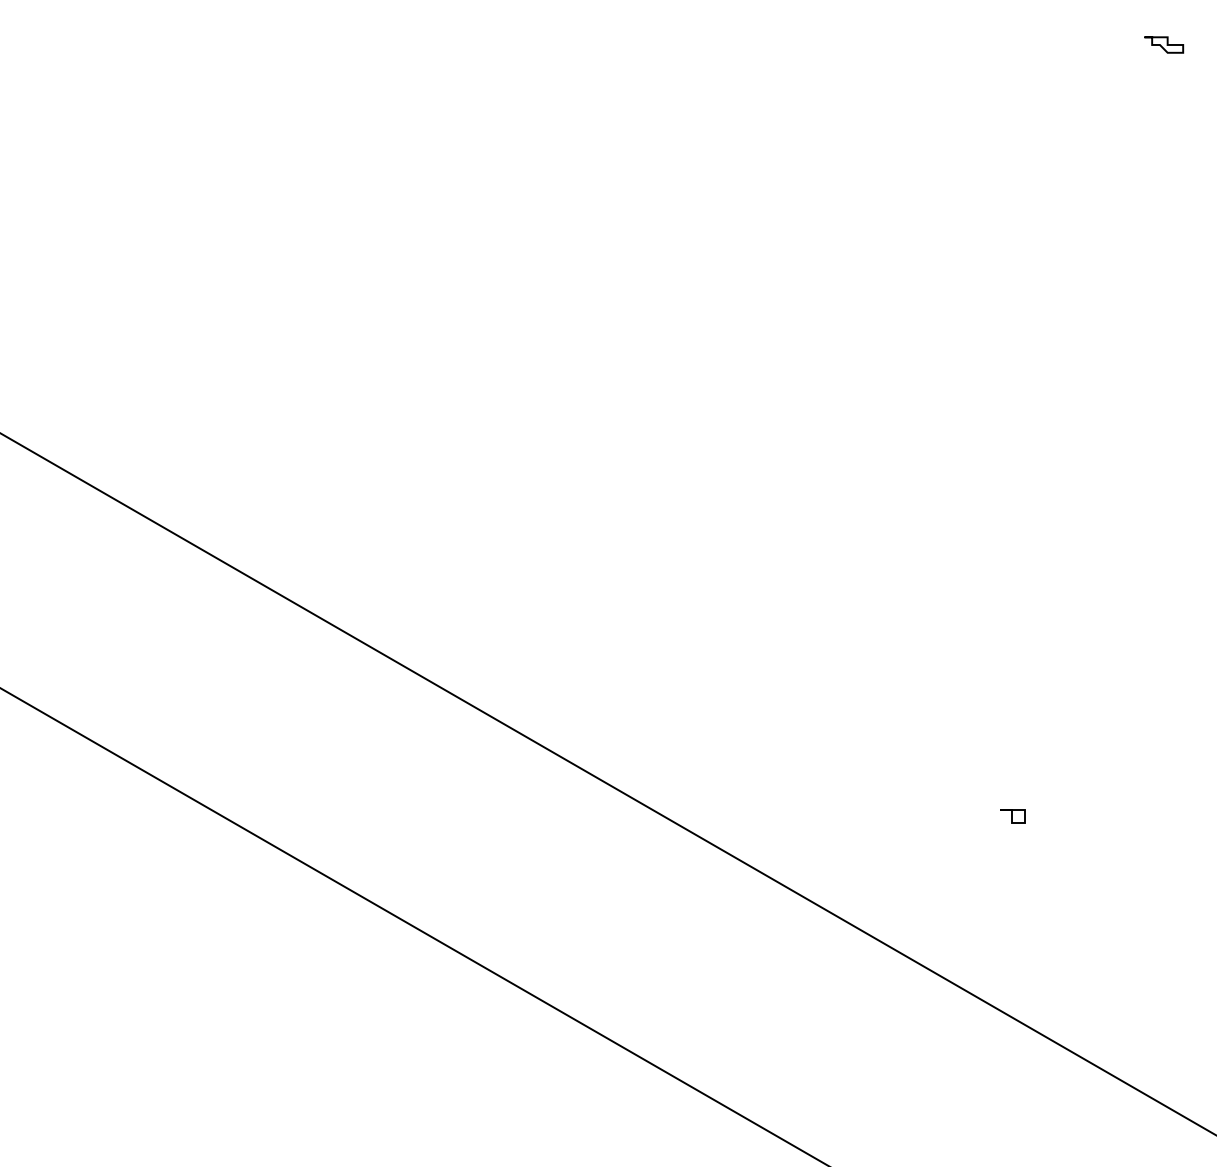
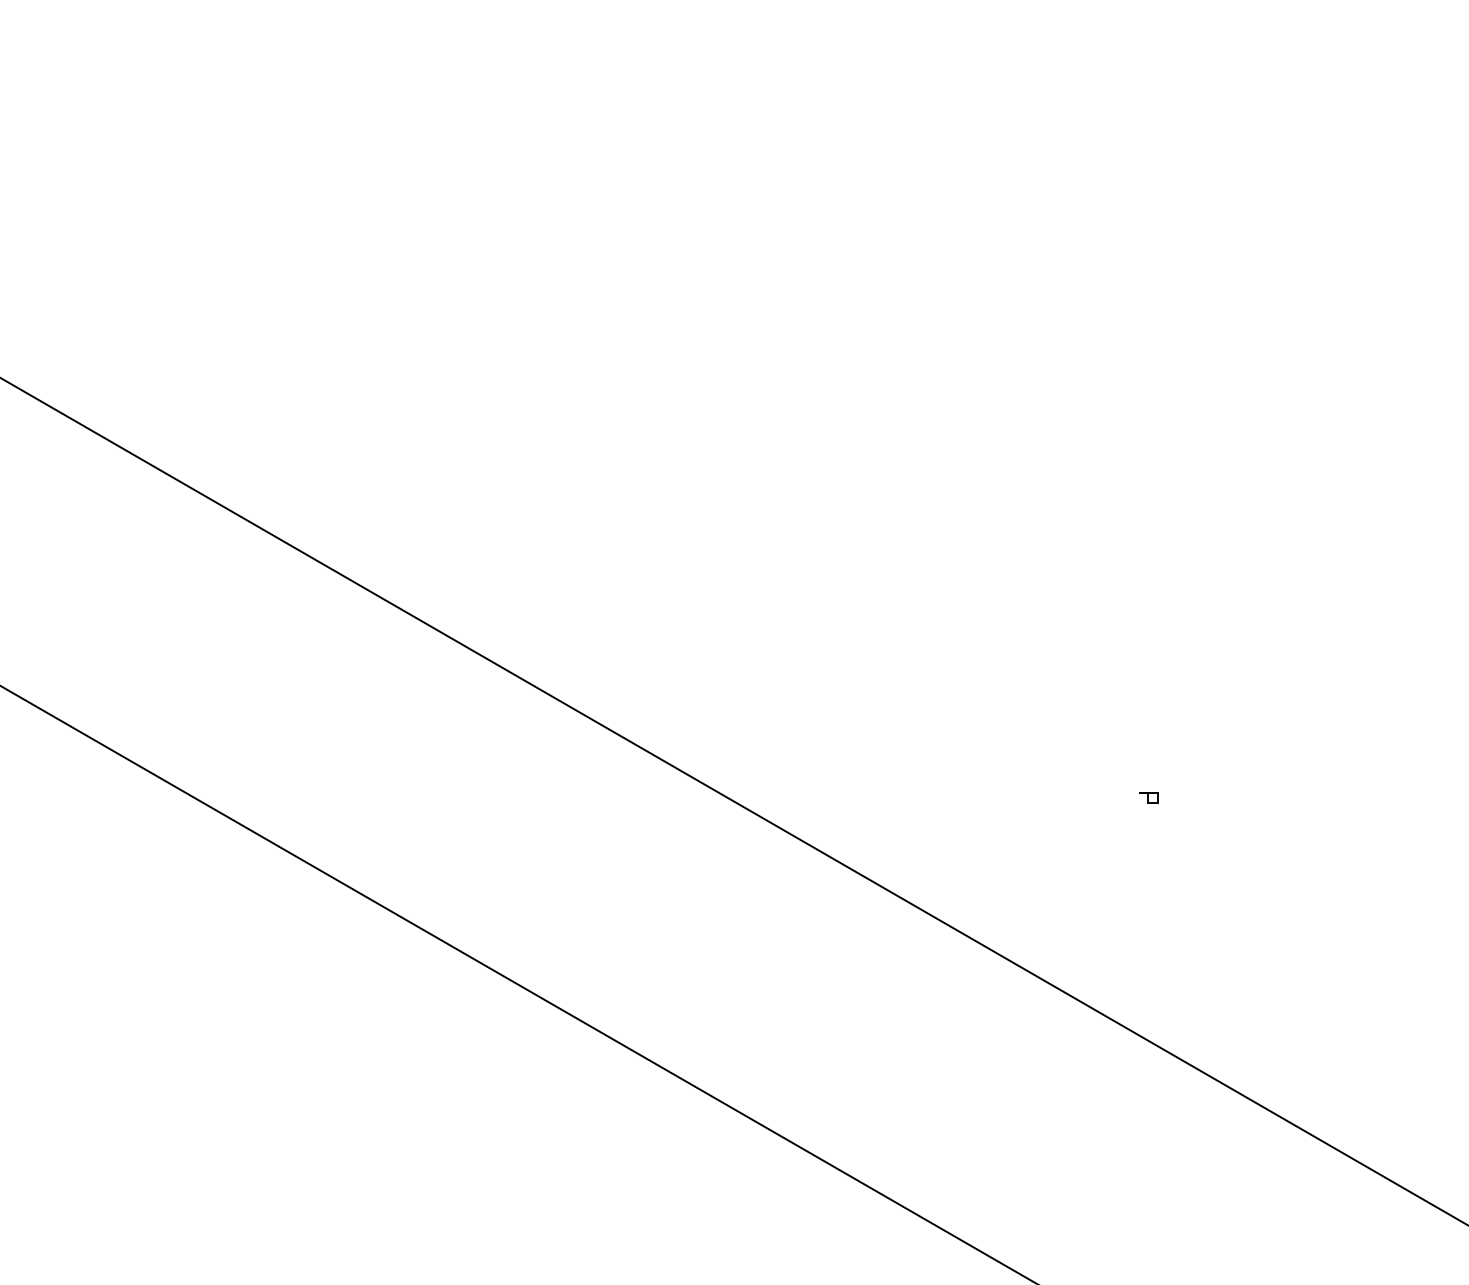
part: (1012, 816) -> (1148, 797), size x0.62

